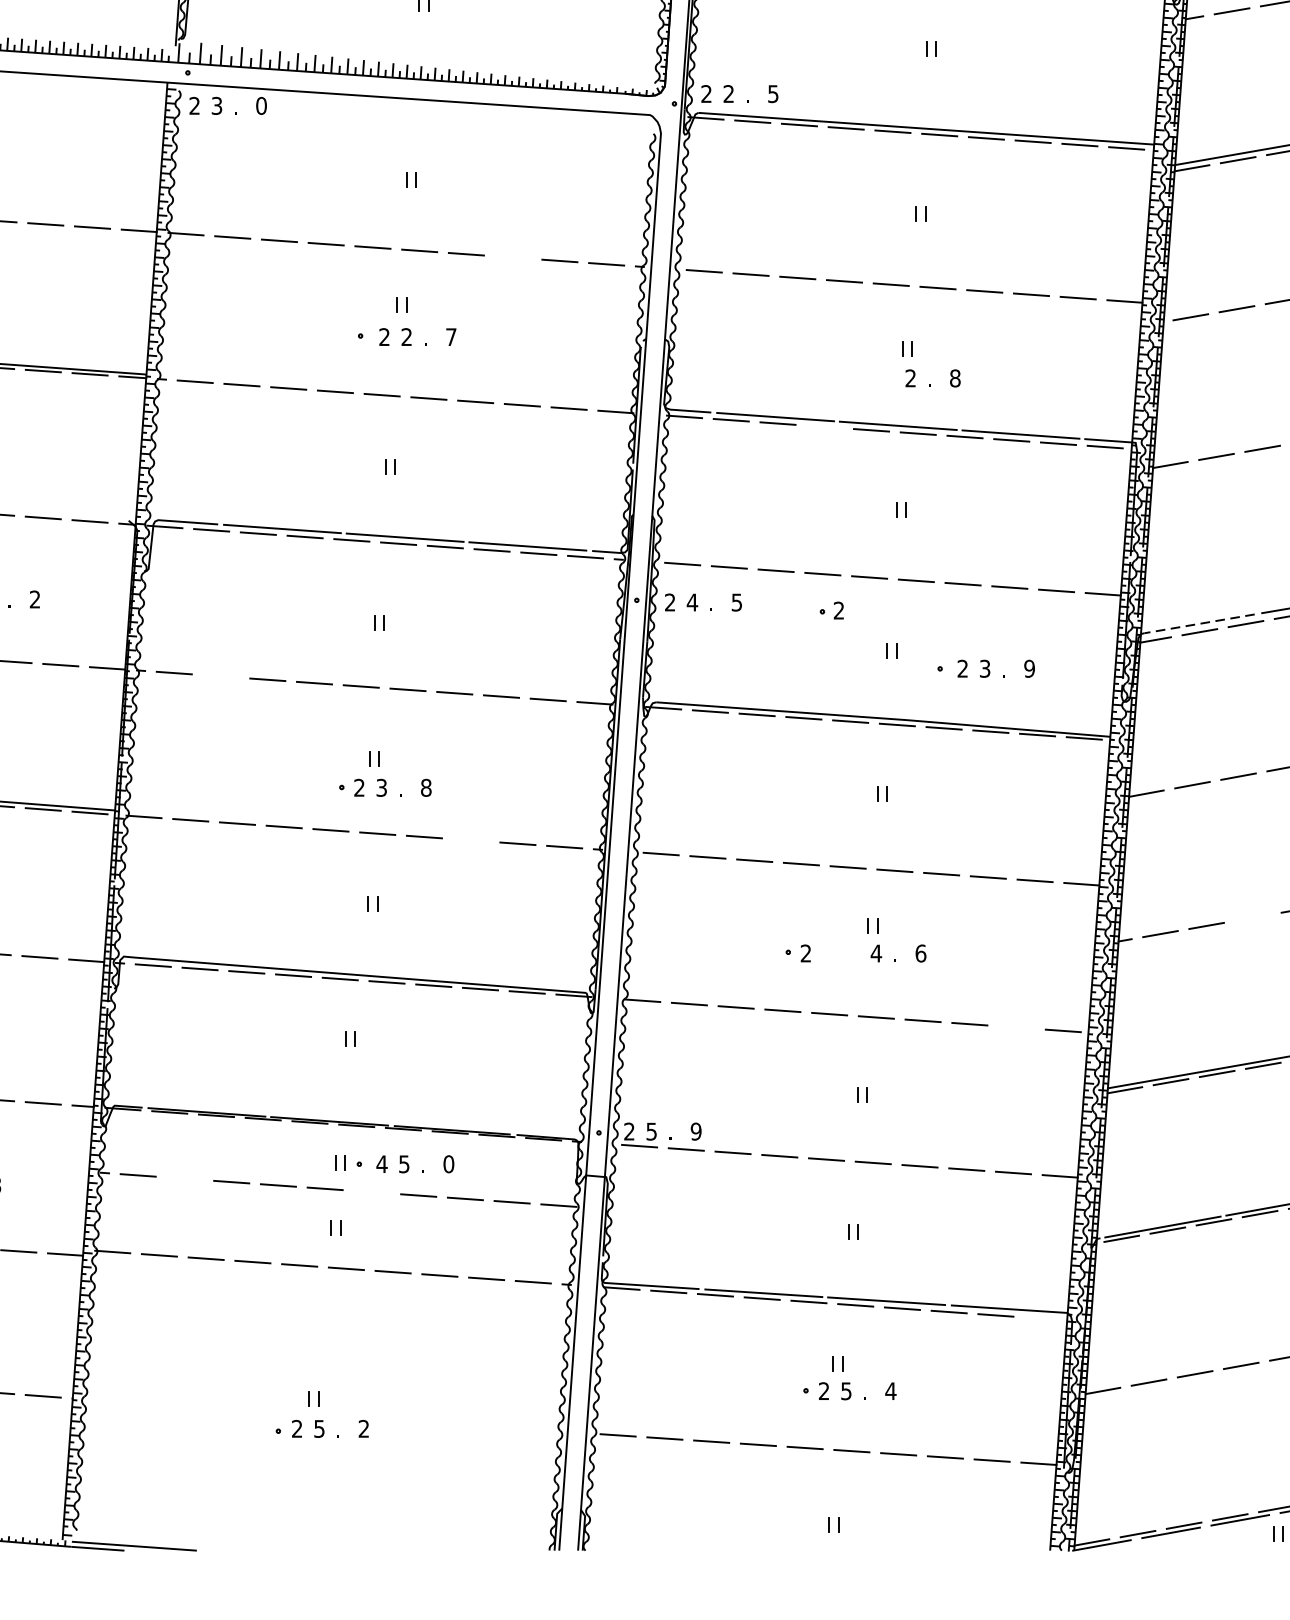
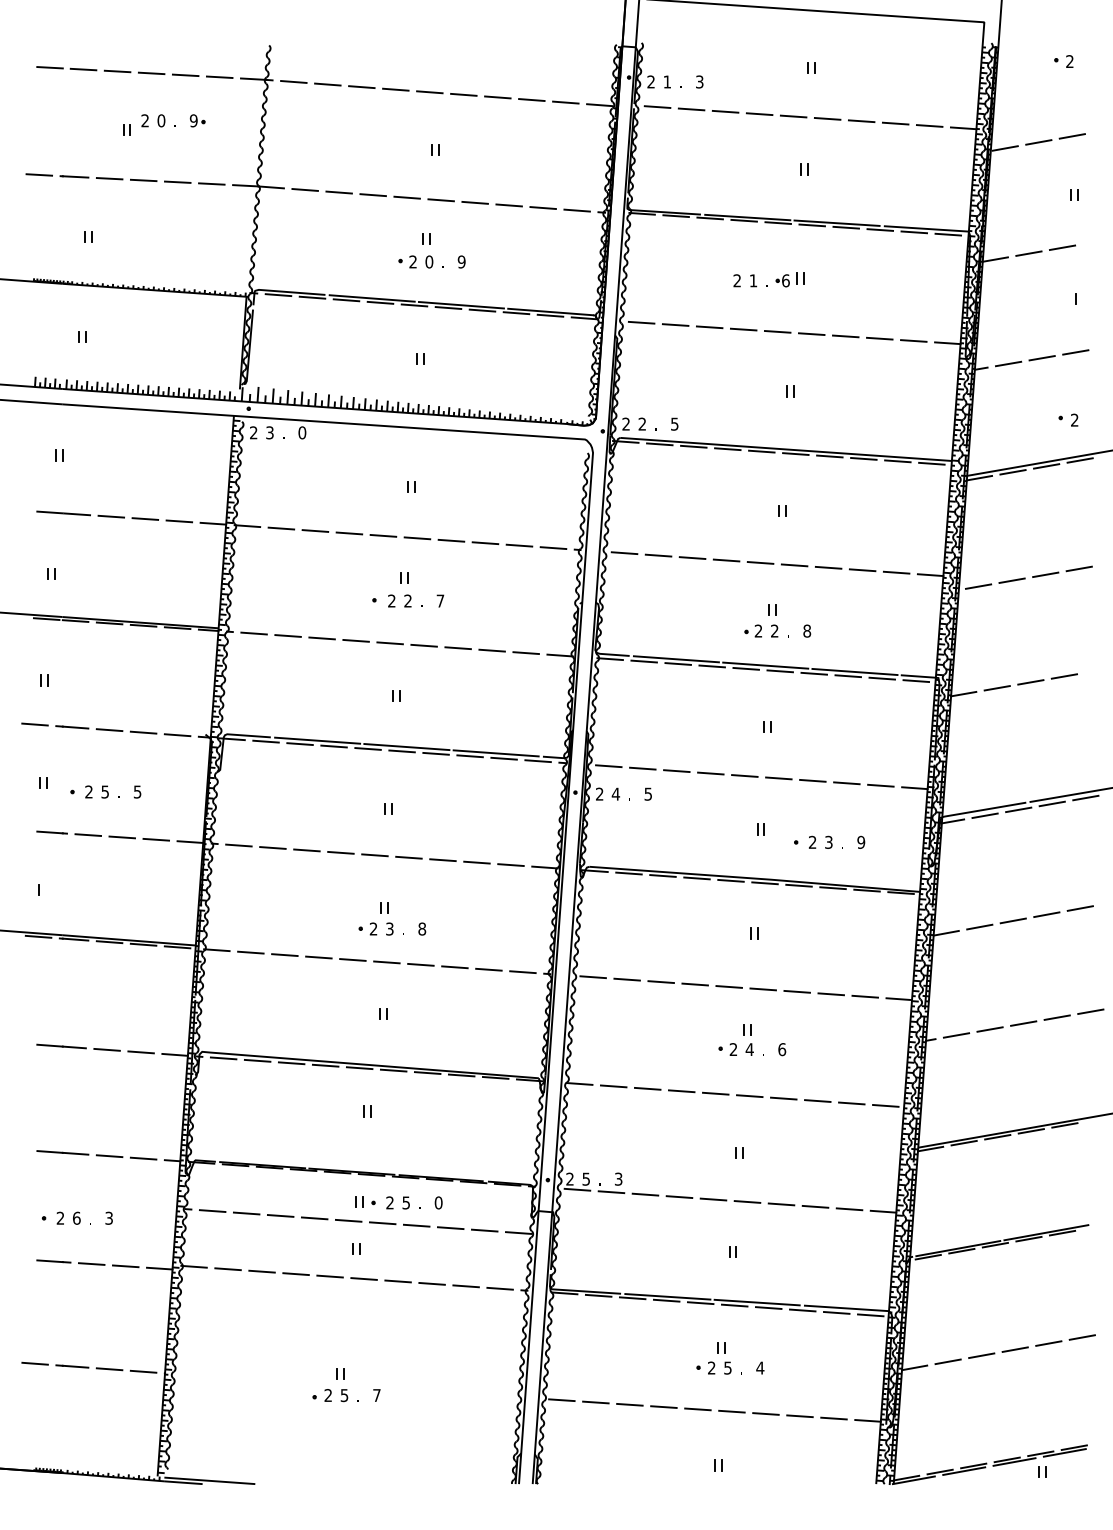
line: (513, 257) -> (485, 543), added
line: (823, 427) -> (711, 666), added
text: (34, 598) -> (137, 791), 2 -> 5
part: (830, 609) -> (752, 630), moved
line: (1198, 623) -> (984, 809), dashed -> solid
line: (220, 675) -> (272, 847), added
line: (470, 840) -> (454, 967), added
line: (1252, 917) -> (1023, 1023), added
part: (797, 953) -> (727, 1049), moved
line: (1016, 1027) -> (851, 1103), added
text: (695, 1130) -> (618, 1178), 9 -> 3
text: (381, 1163) -> (389, 1202), 4 -> 2
line: (184, 1178) -> (246, 1213), added
line: (371, 1192) -> (382, 1223), added
line: (1042, 1318) -> (870, 1315), added
text: (363, 1428) -> (376, 1395), 2 -> 7

